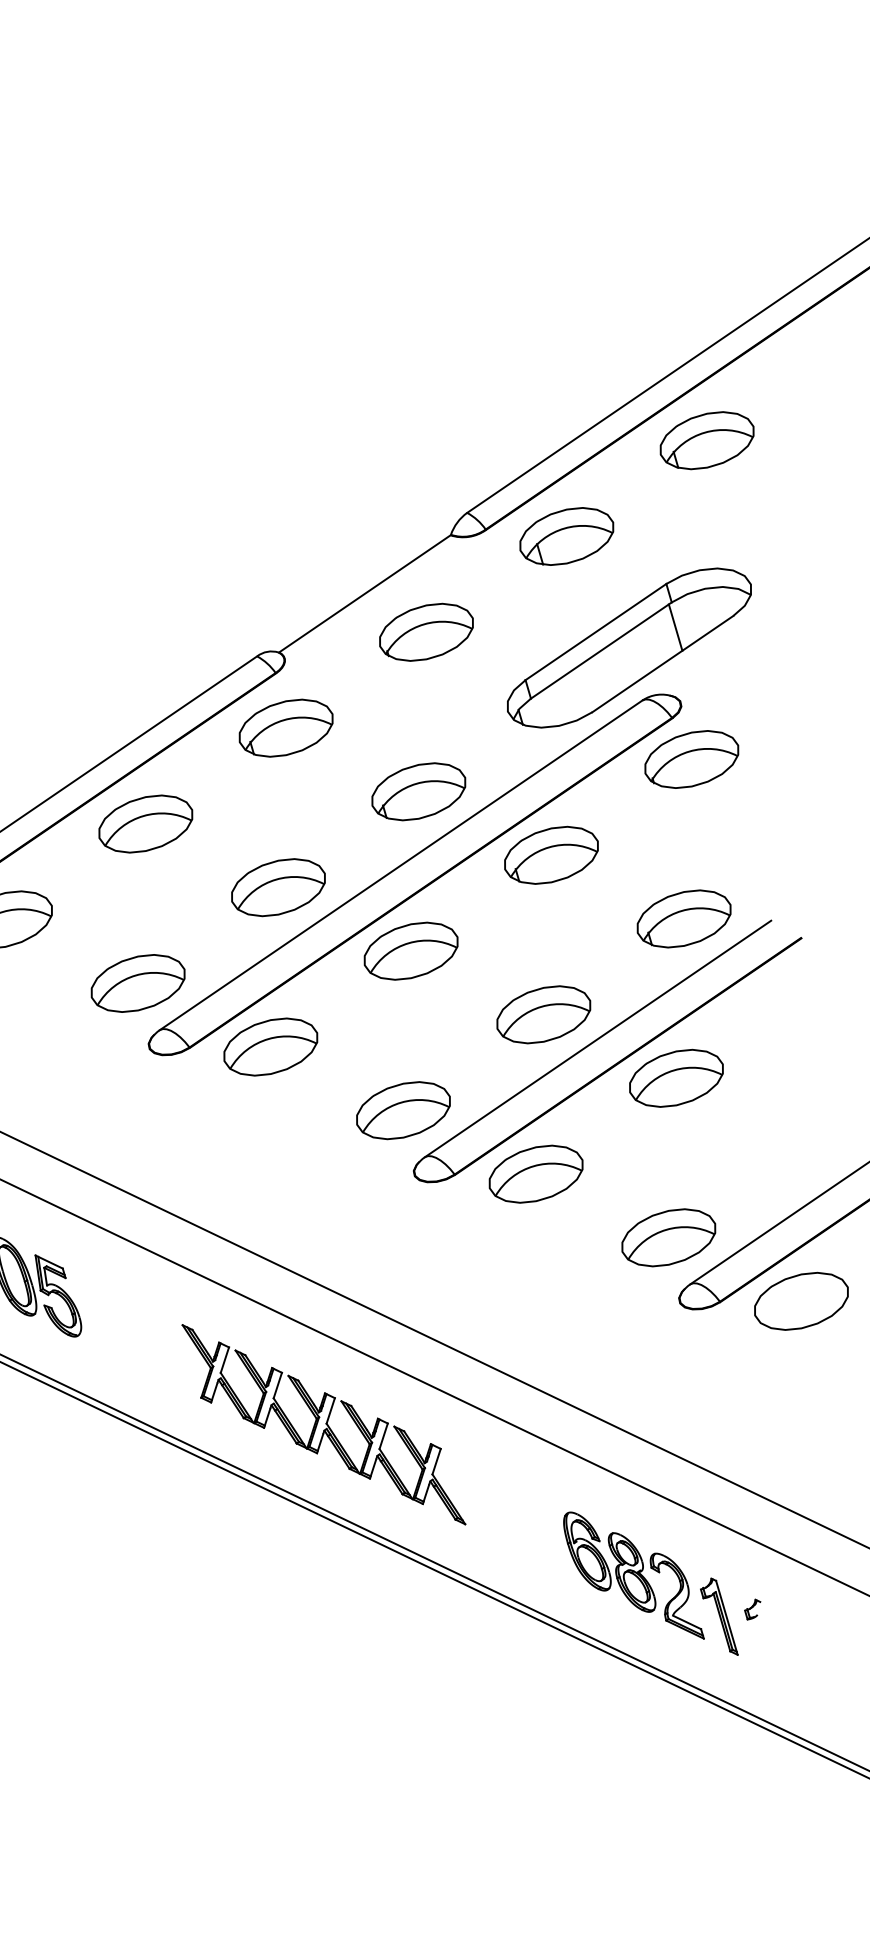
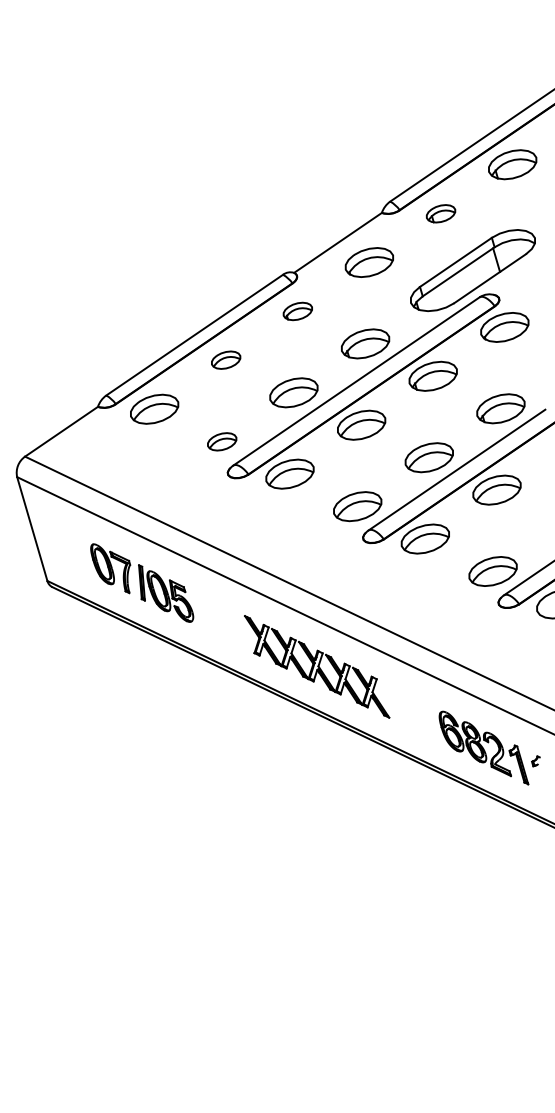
part: (565, 536) -> (440, 213), size x0.6
part: (285, 728) -> (297, 311), size x0.6
part: (144, 822) -> (225, 359), size x0.6
part: (136, 983) -> (221, 441), size x0.6

